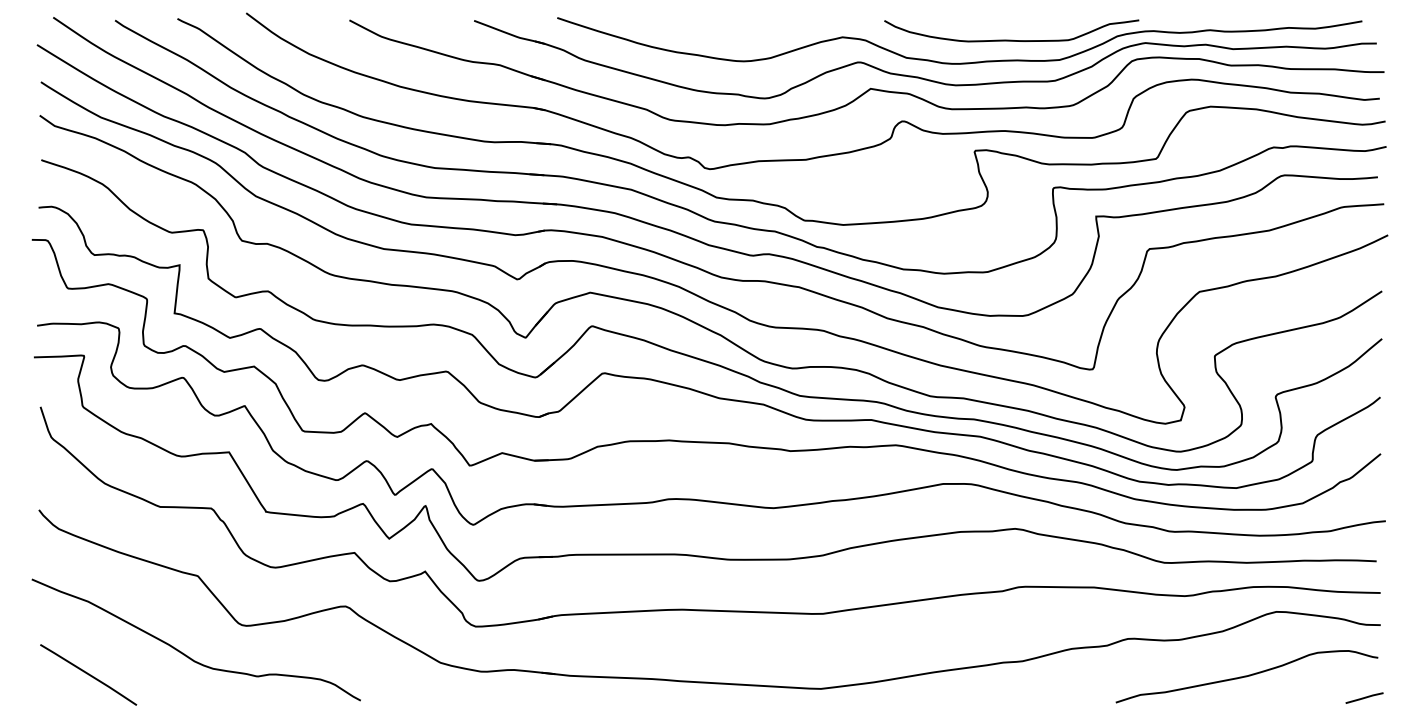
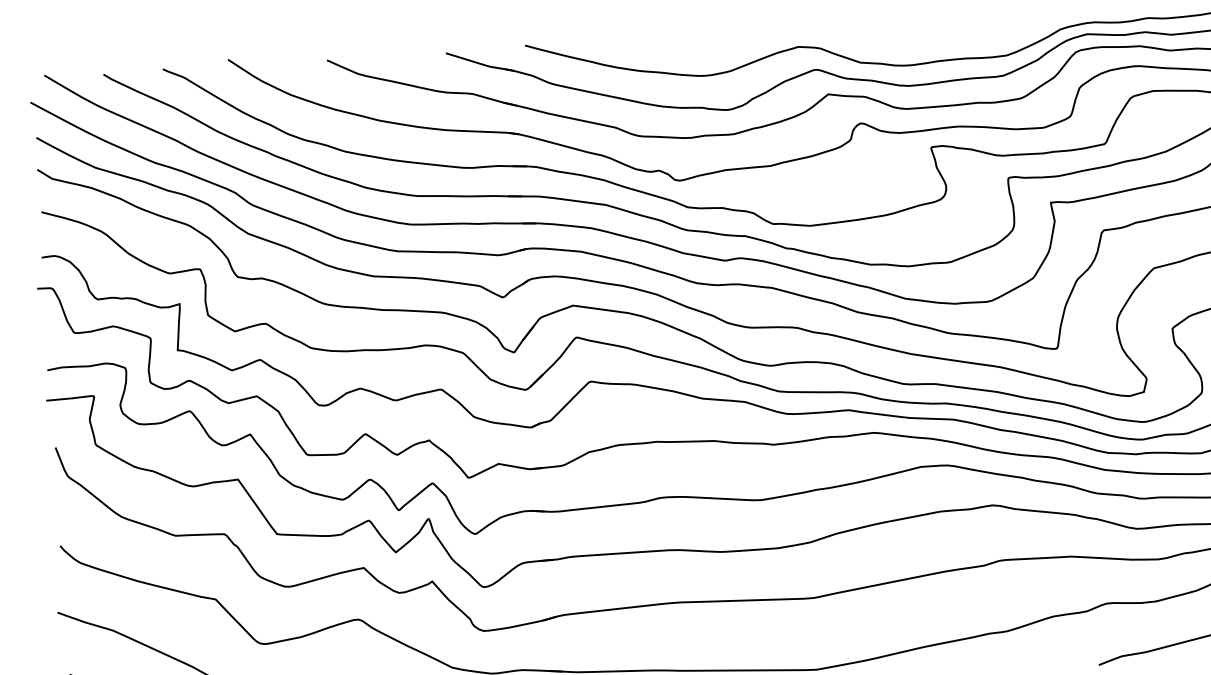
curve: (1011, 39) -> (959, 38), removed

